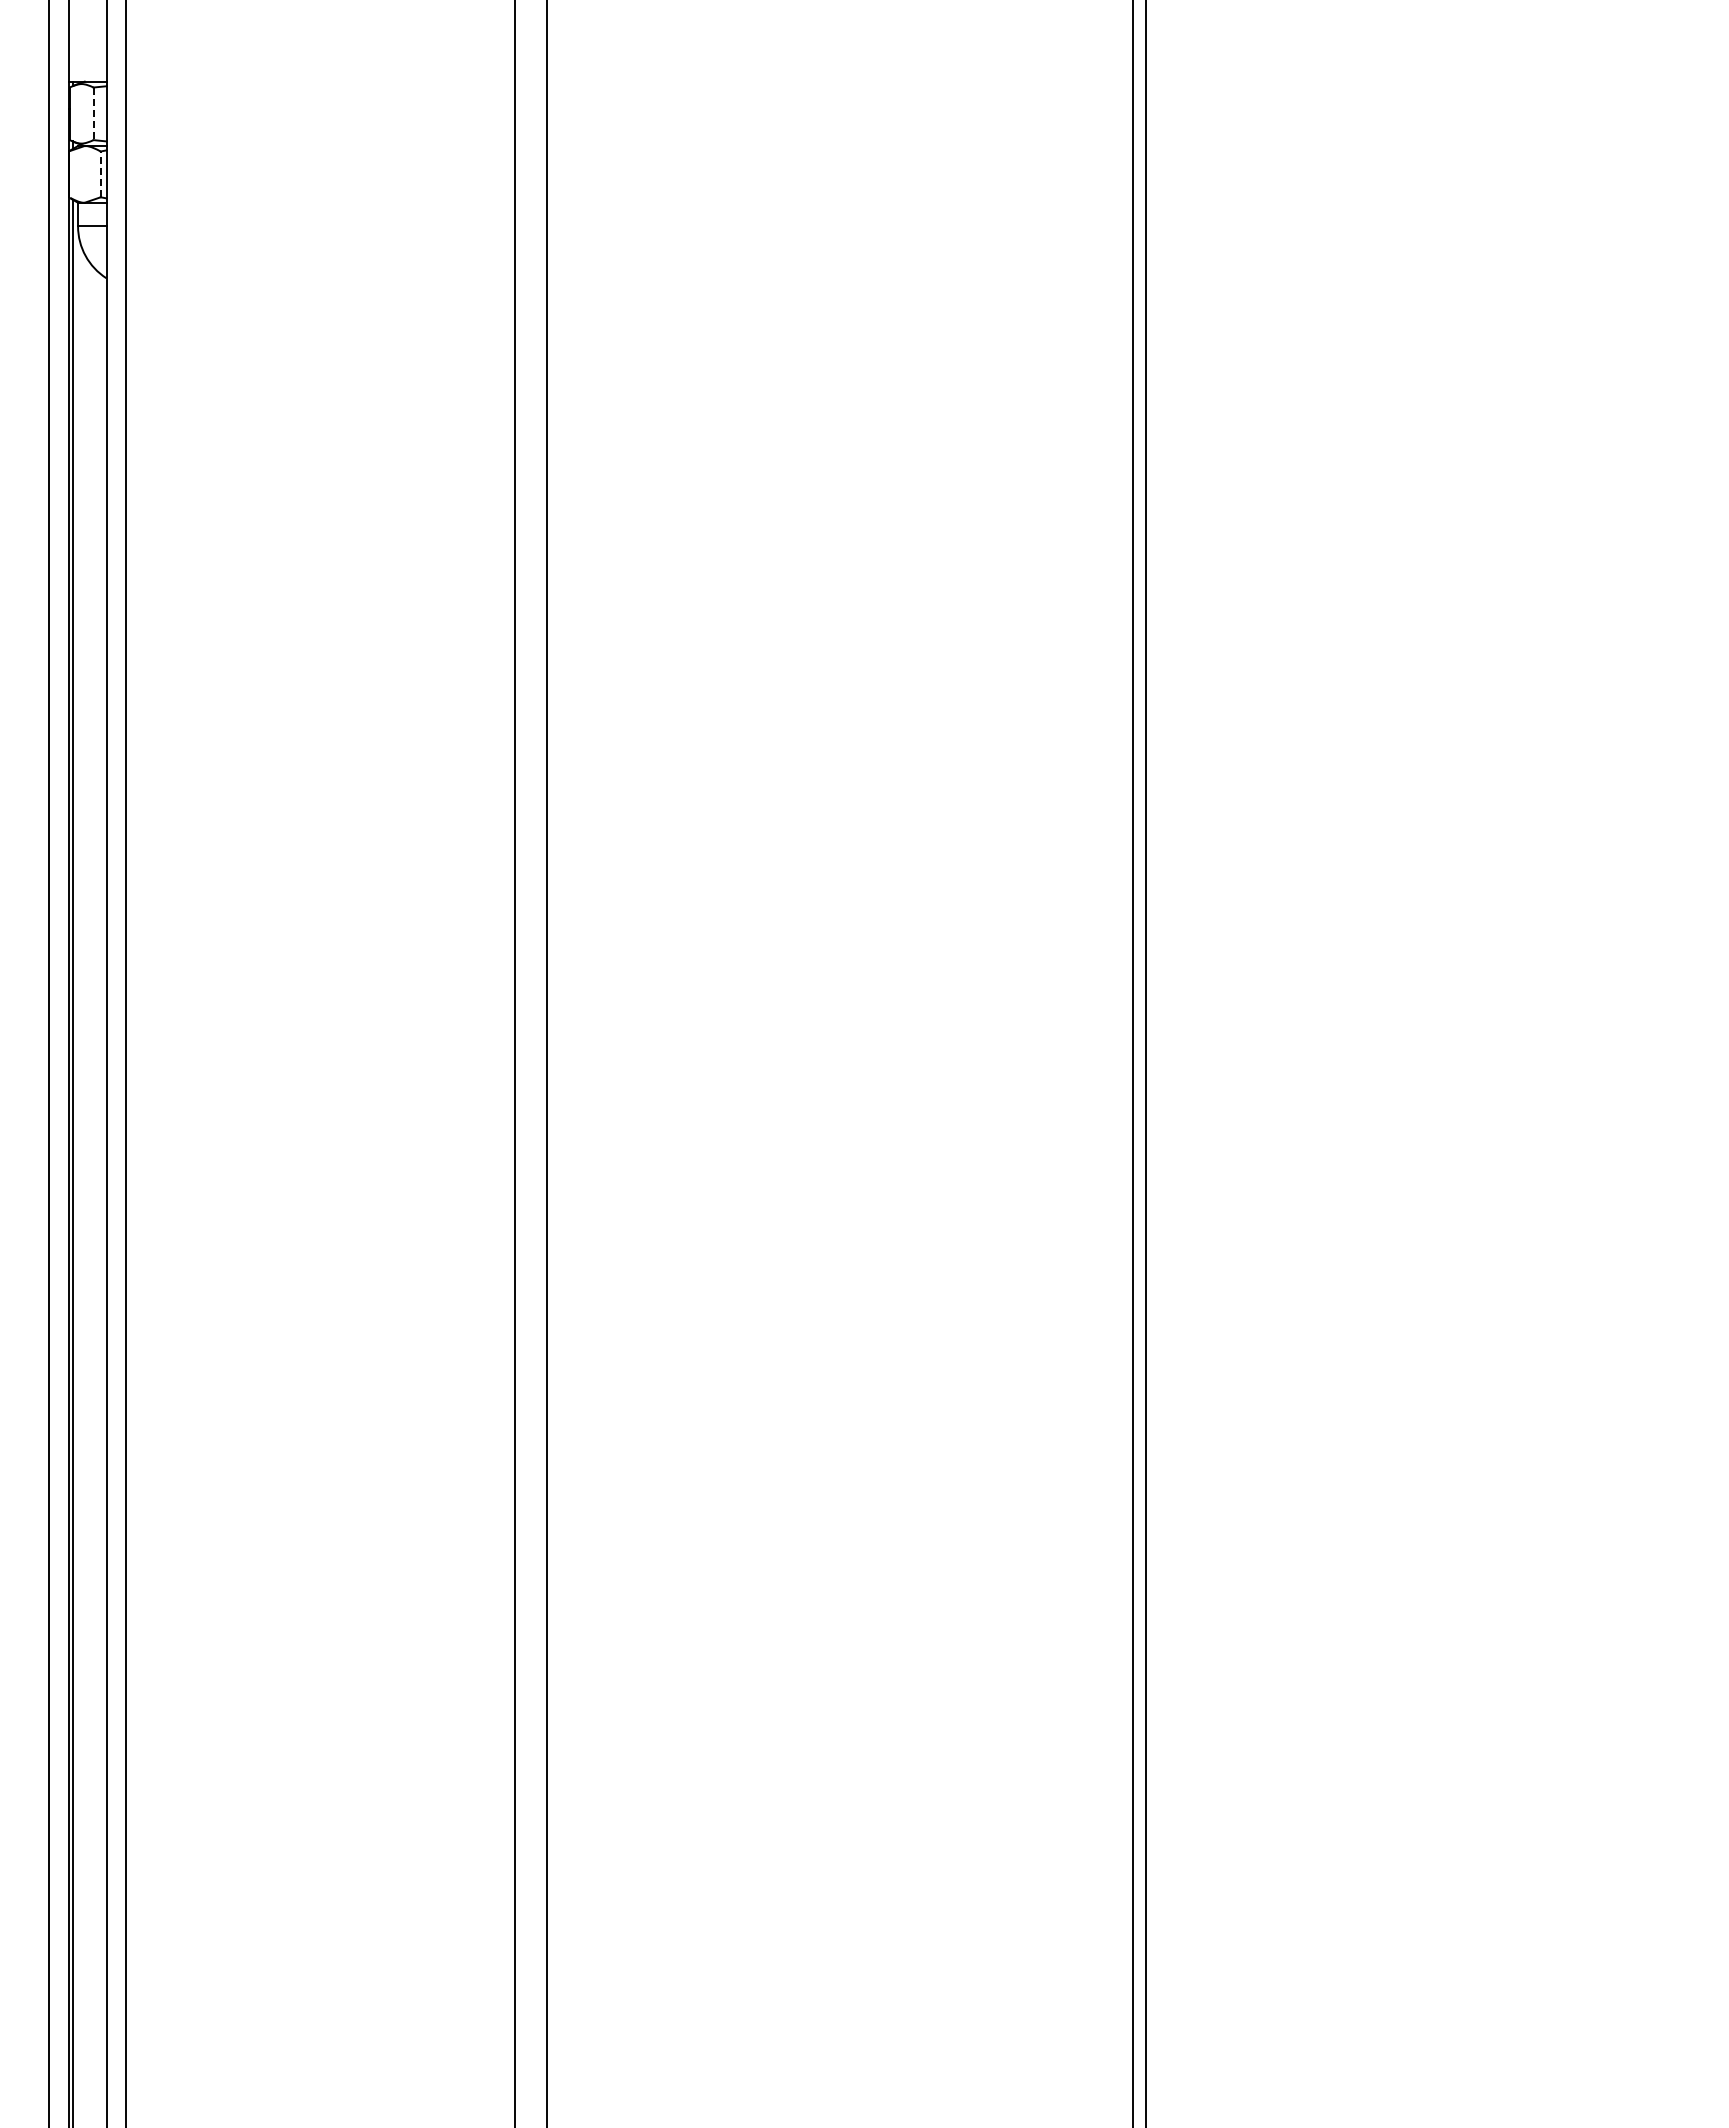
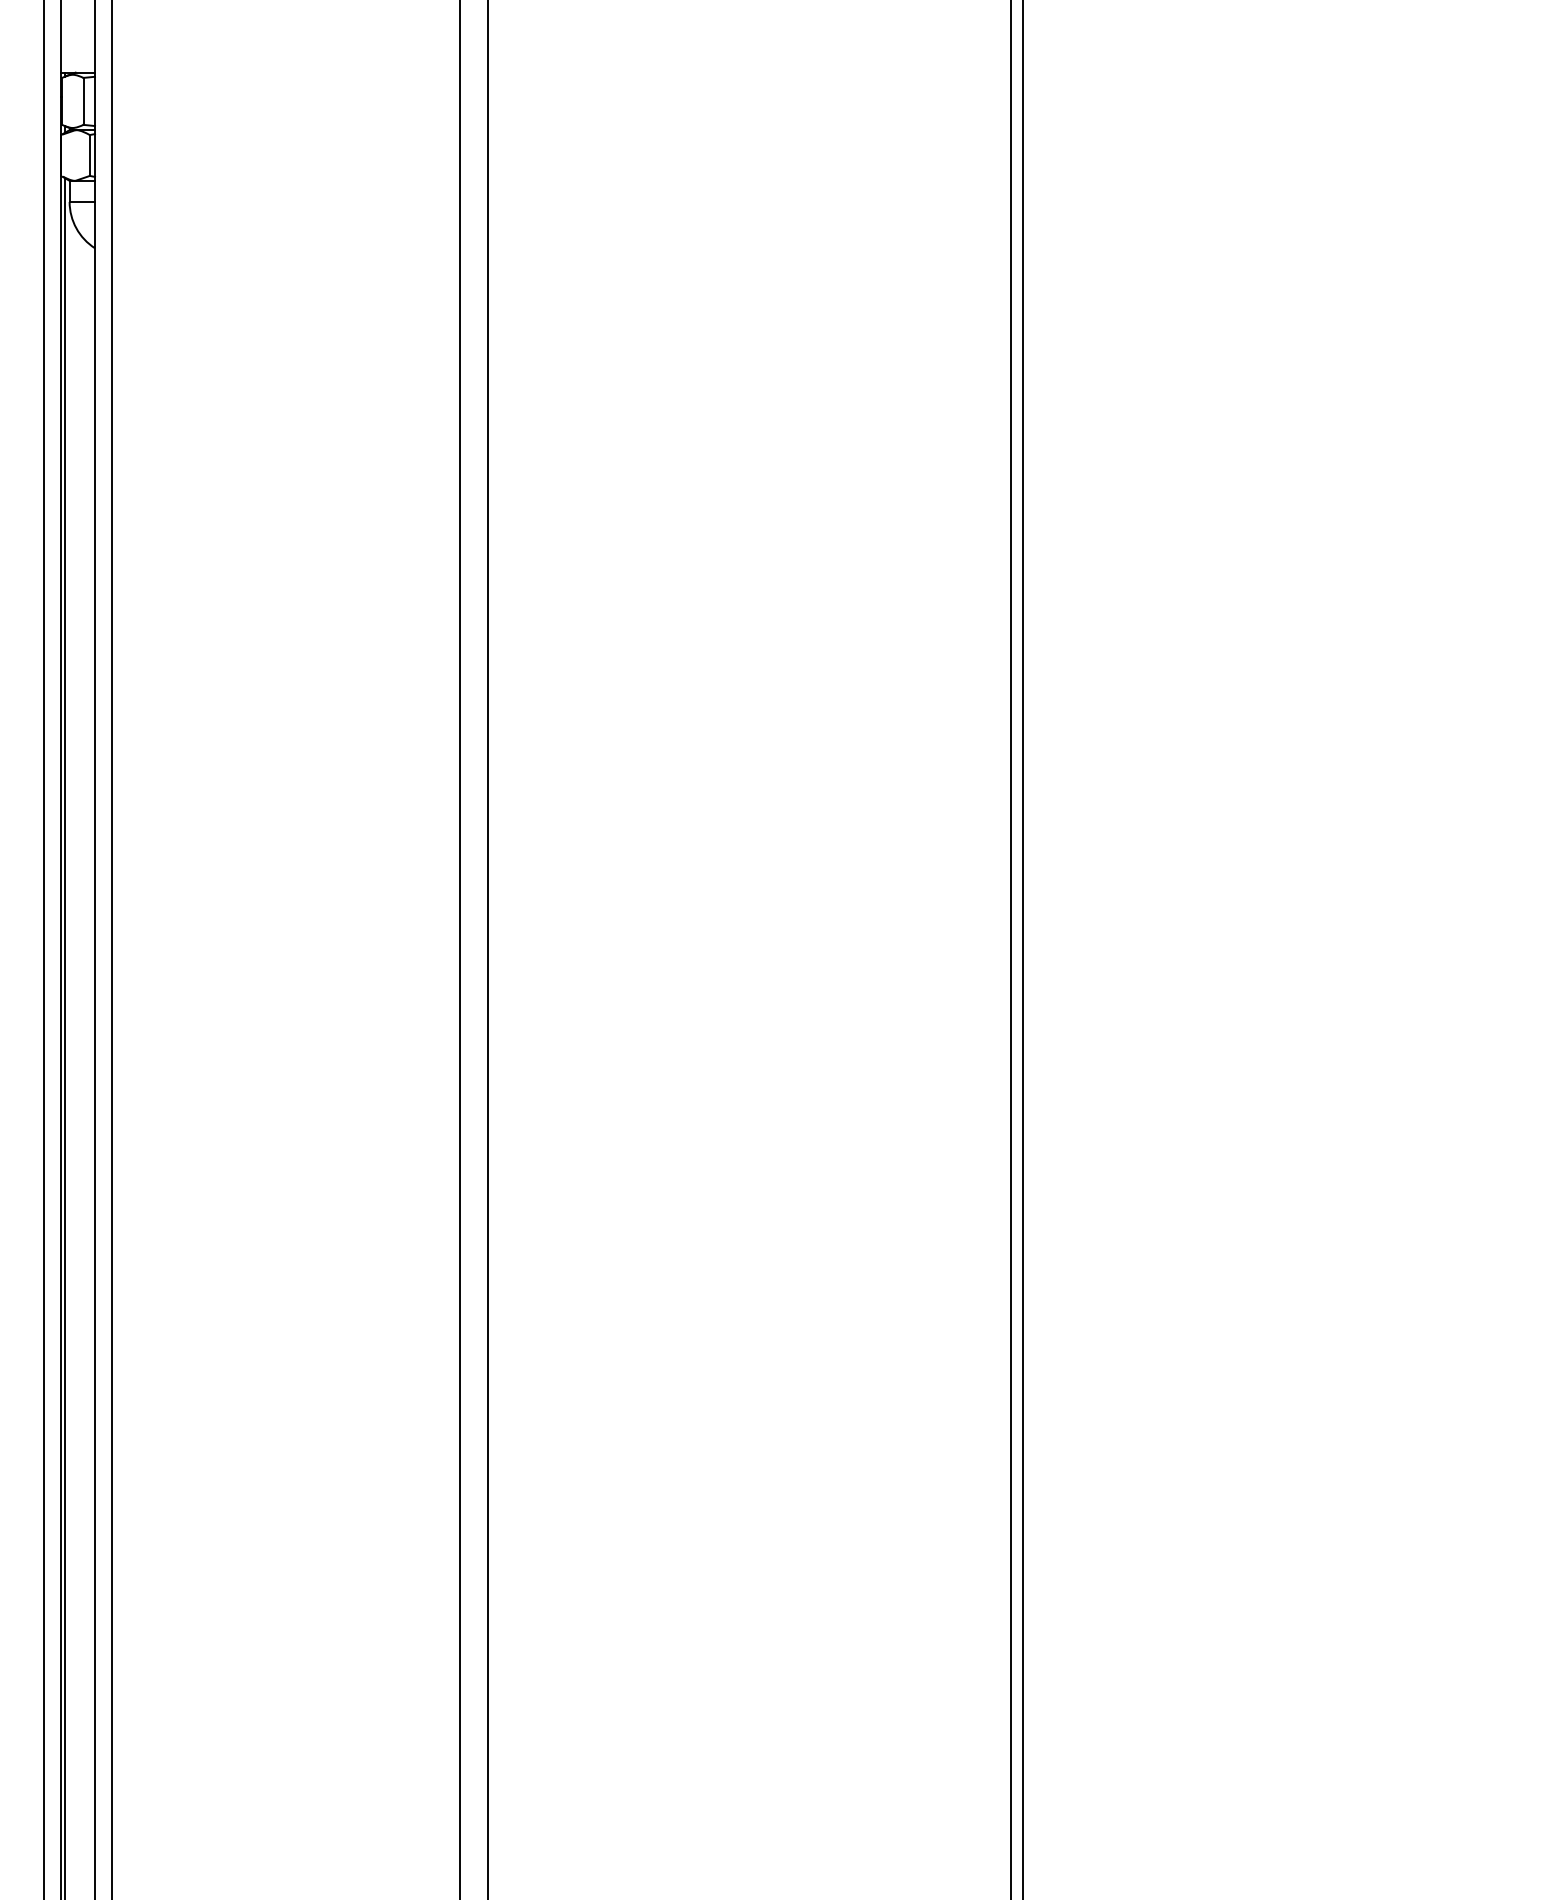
line: (93, 114) -> (83, 102), dashed -> solid
line: (100, 174) -> (89, 155), dashed -> solid

